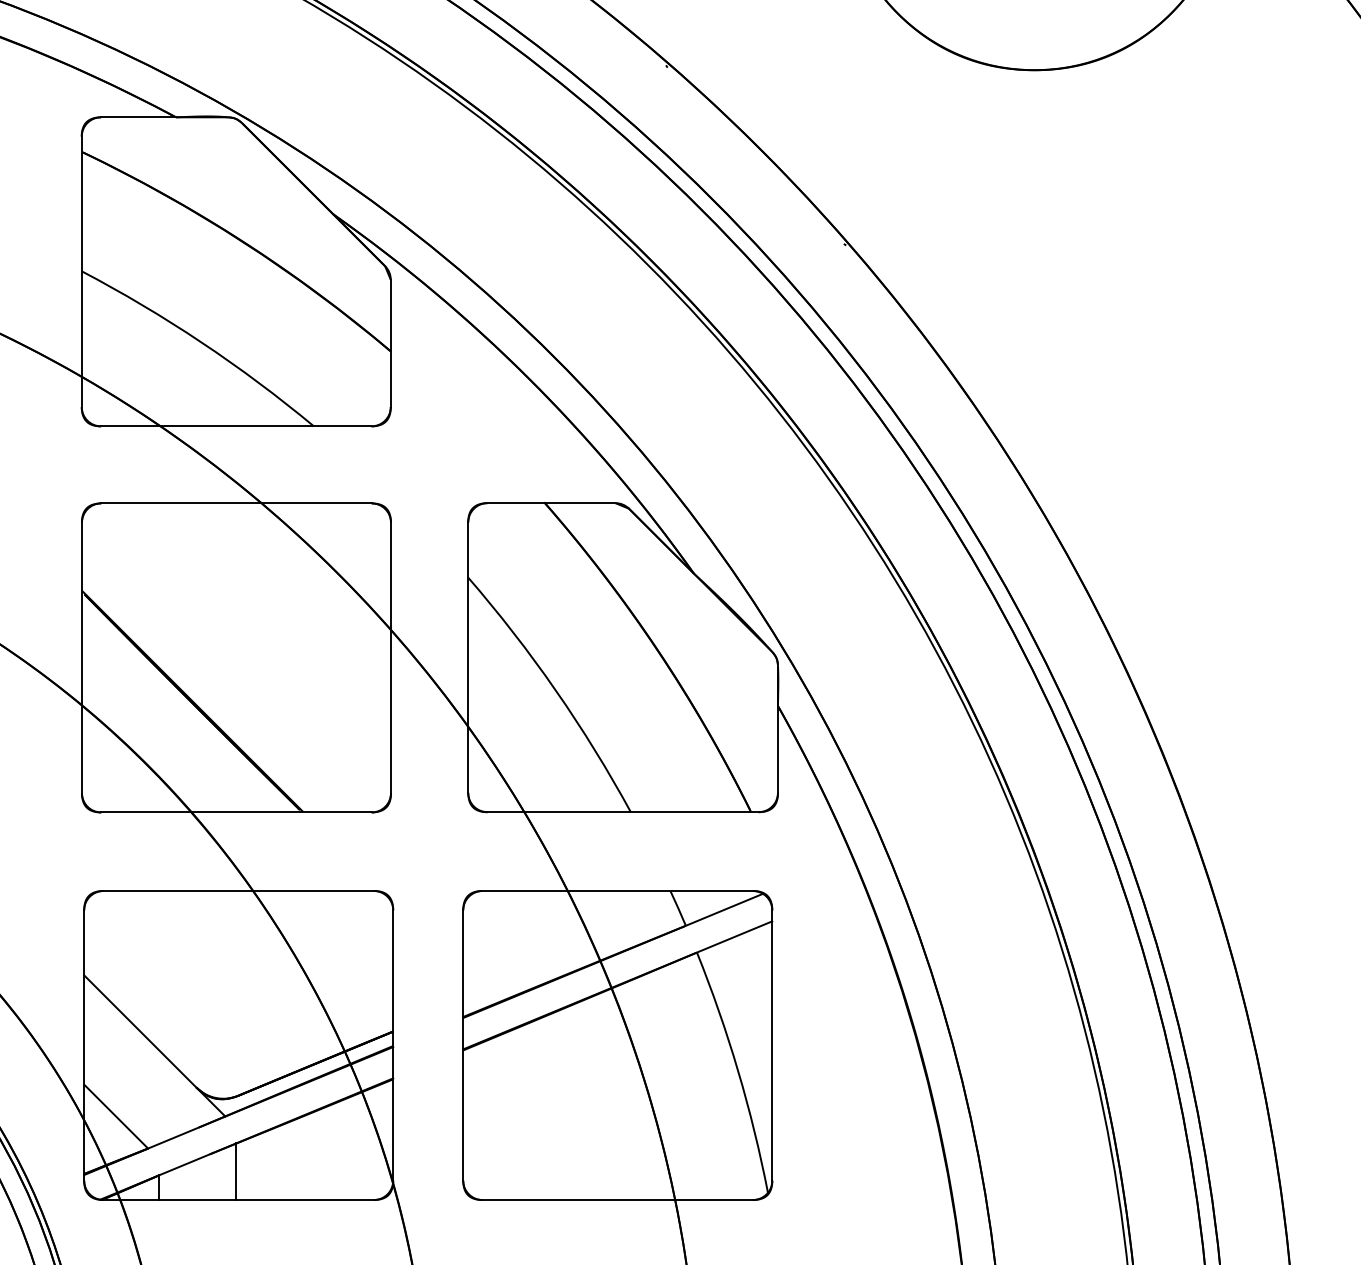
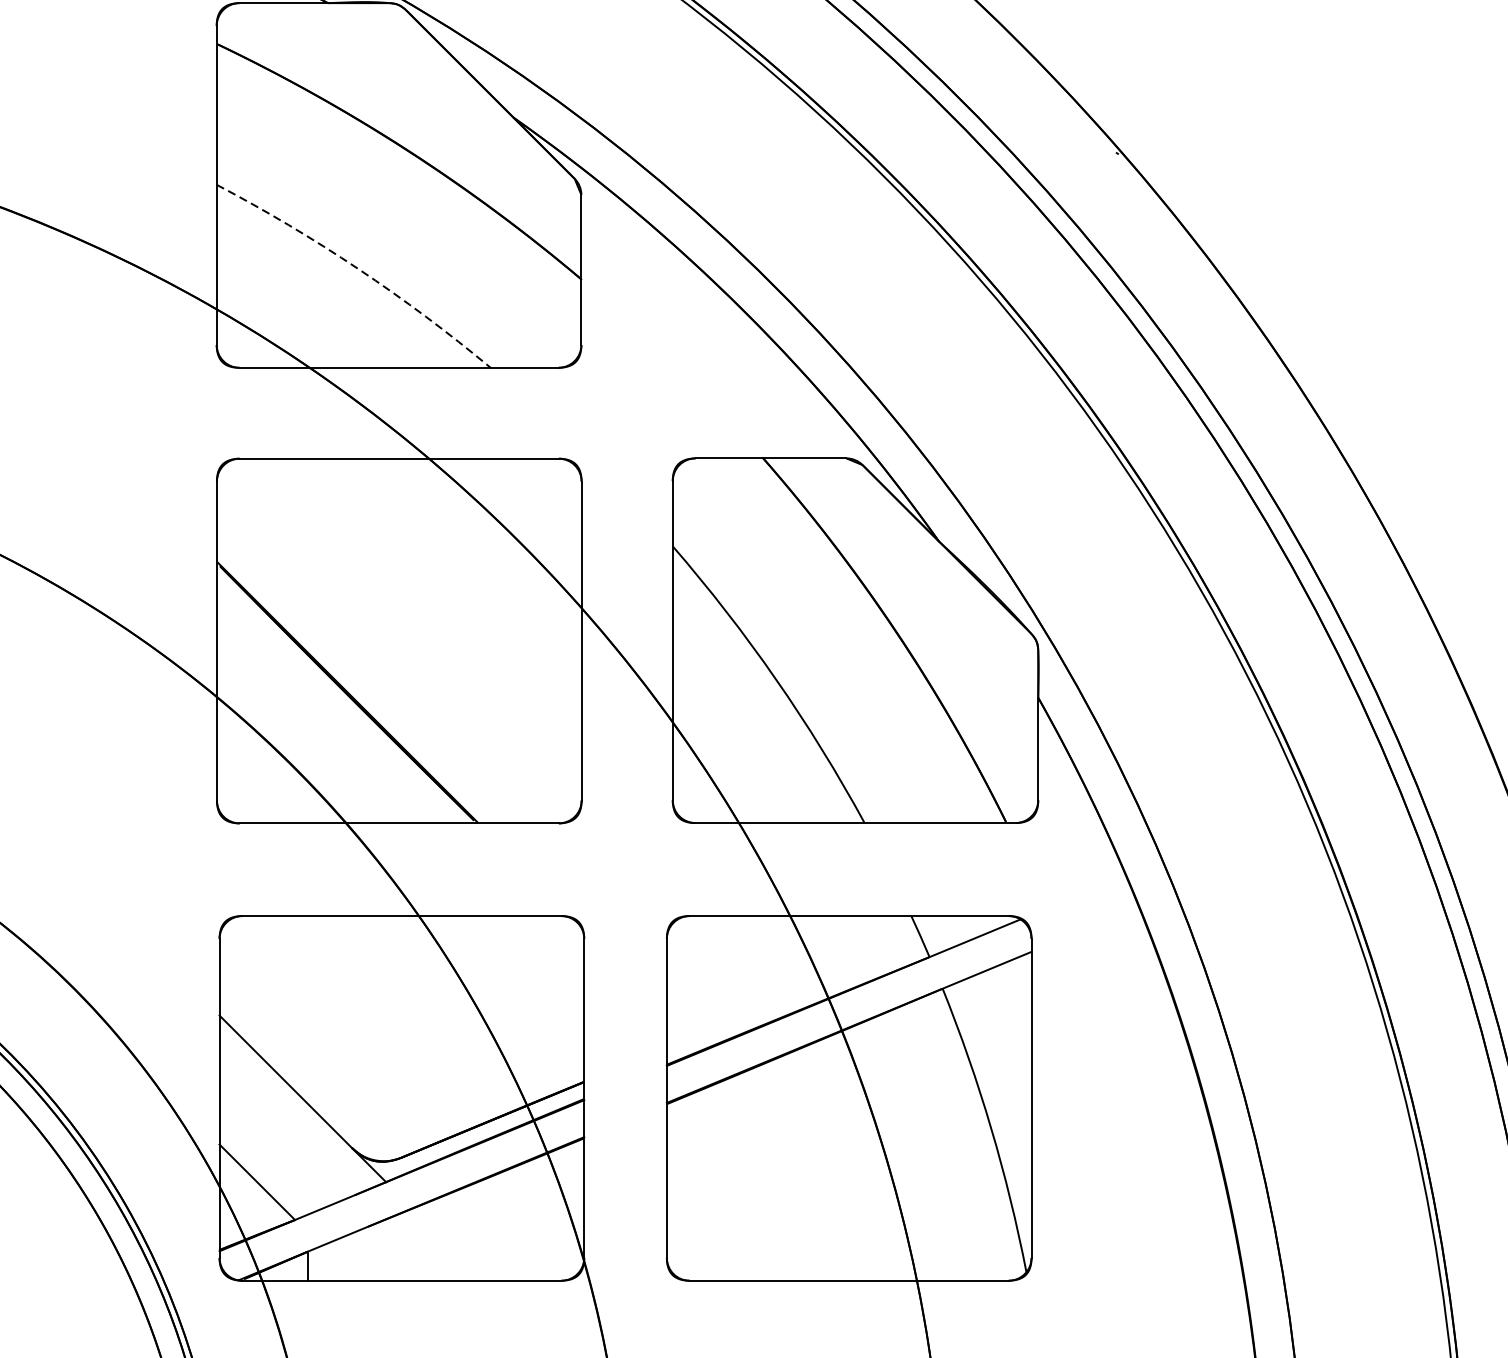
arc: (201, 342) -> (358, 268), solid -> dashed
line: (236, 1171) -> (399, 1247), removed

